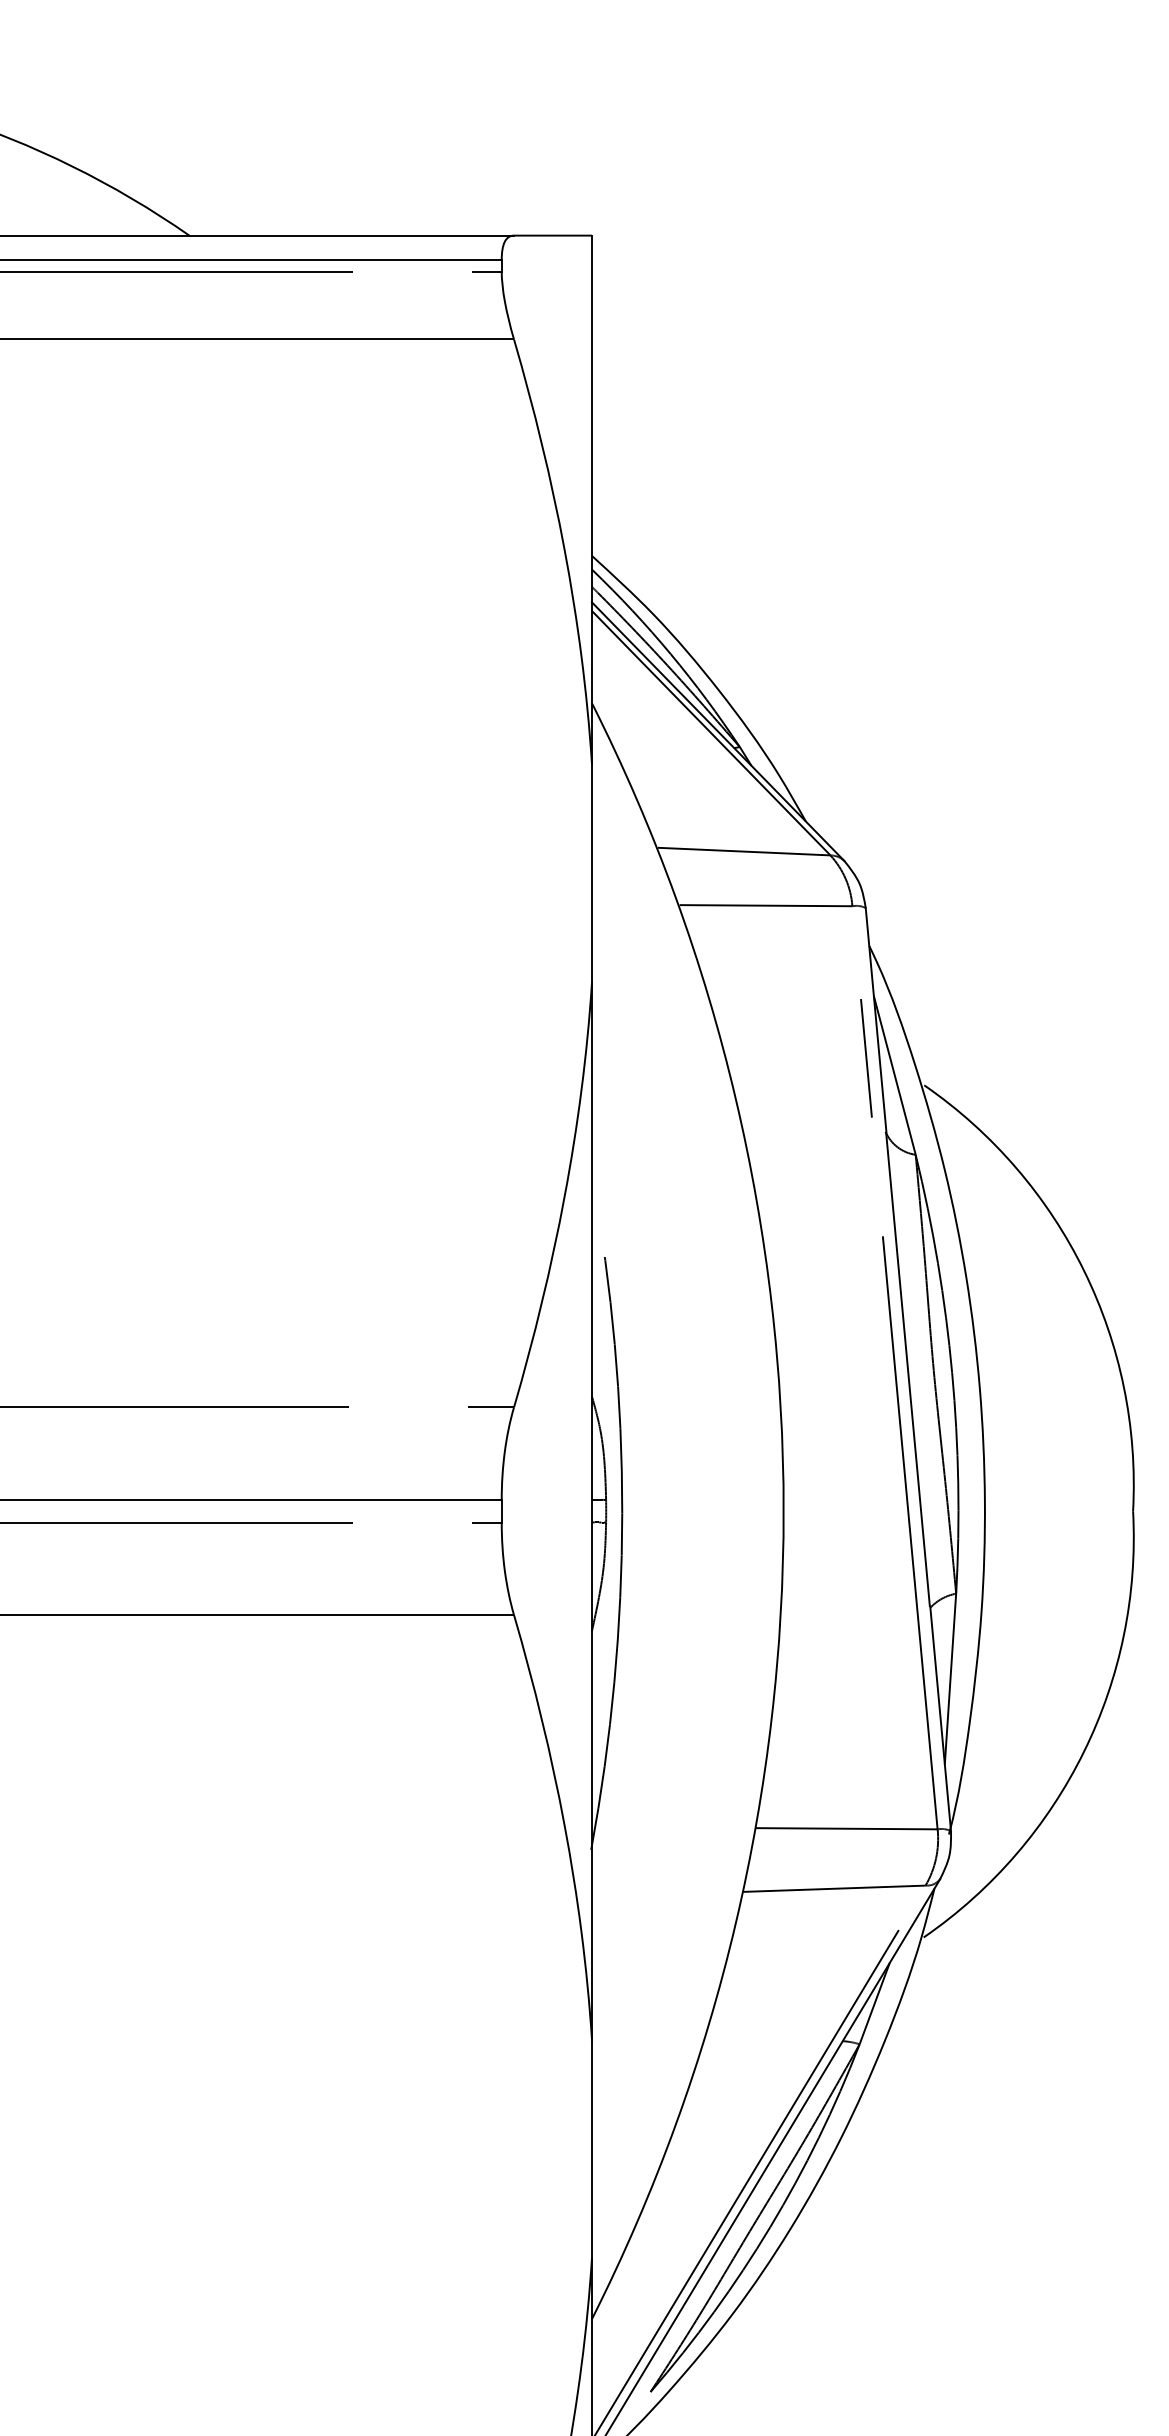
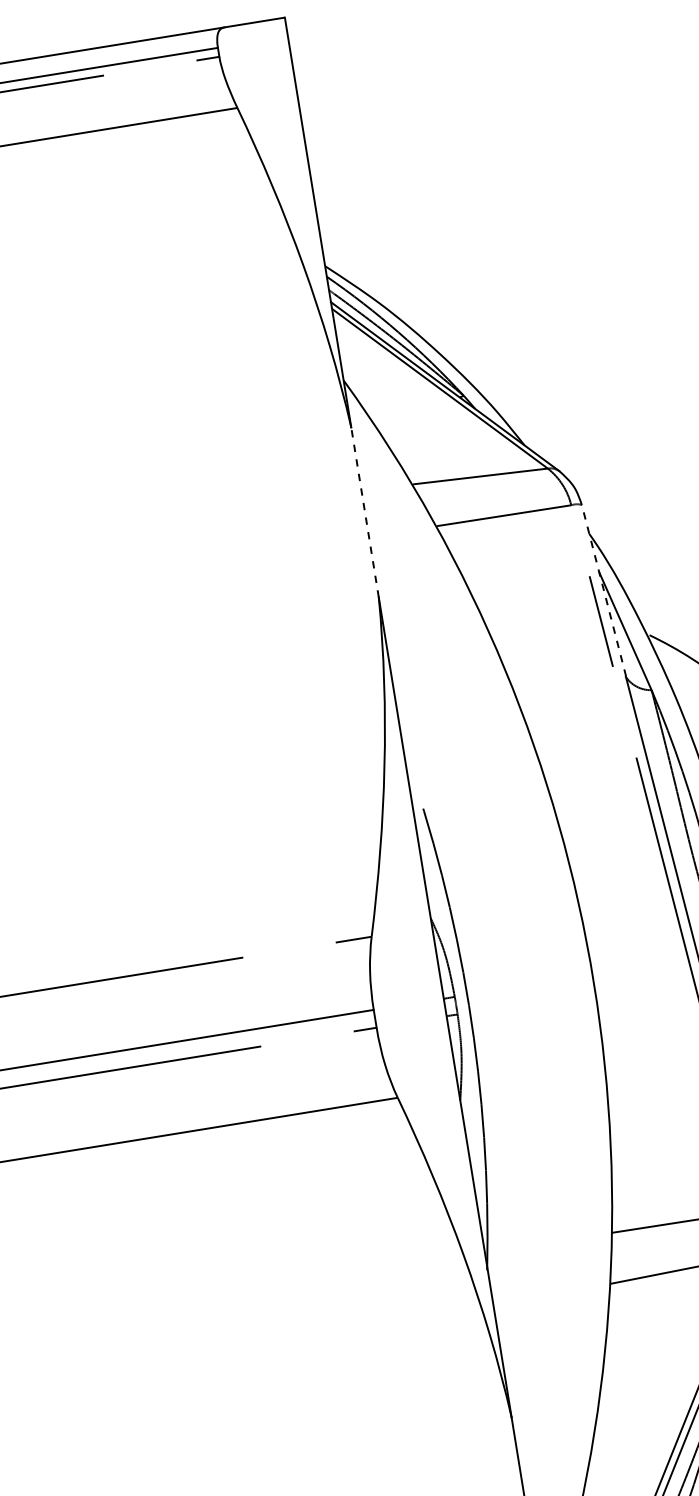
line: (591, 873) -> (364, 512), solid -> dashed
line: (876, 1020) -> (604, 590), solid -> dashed

